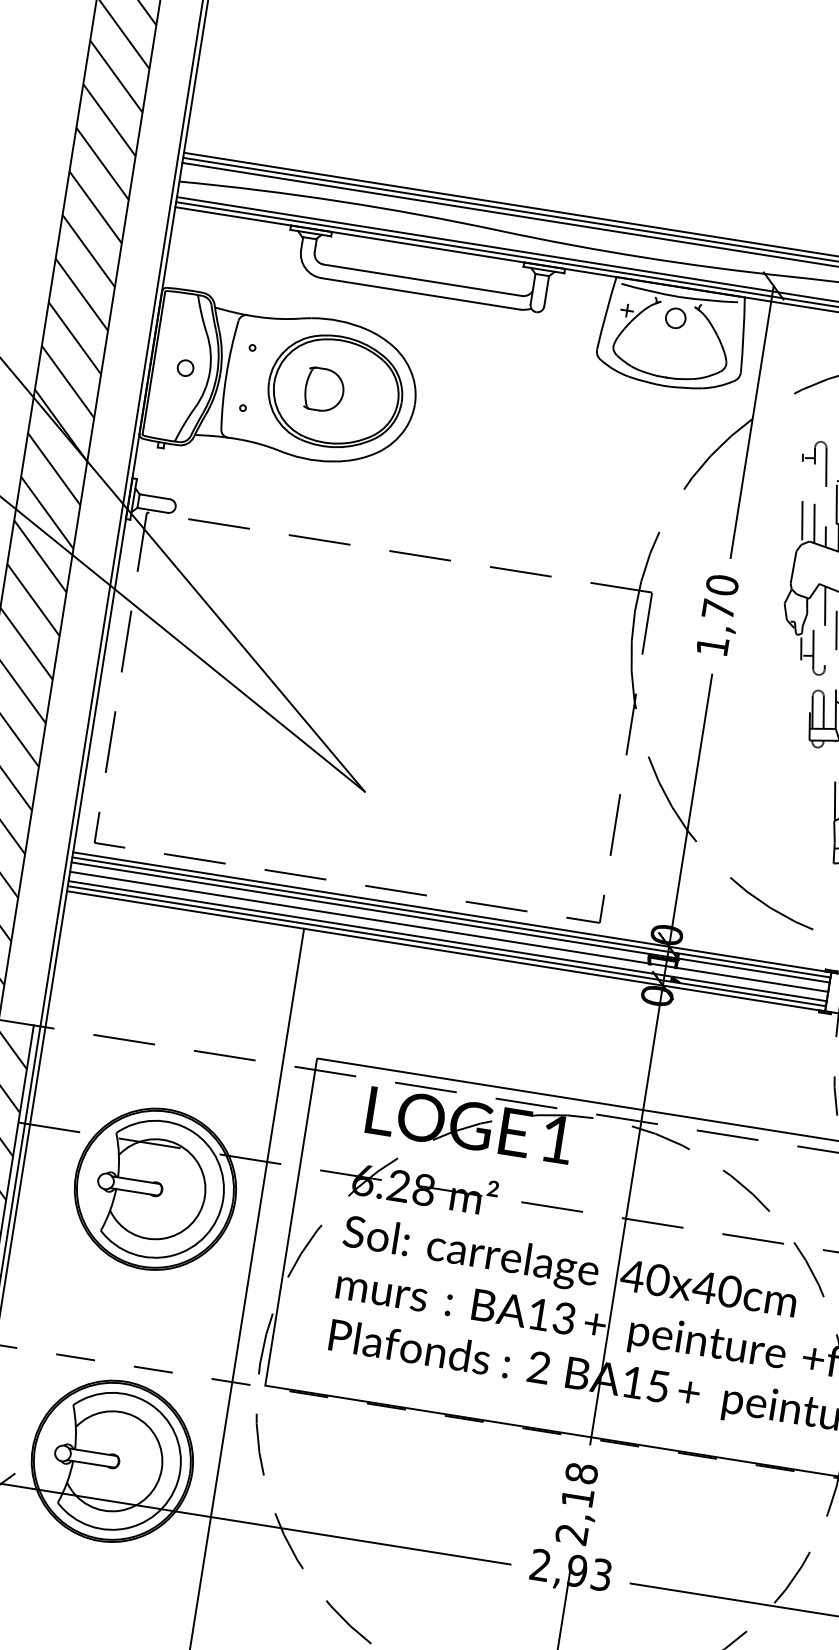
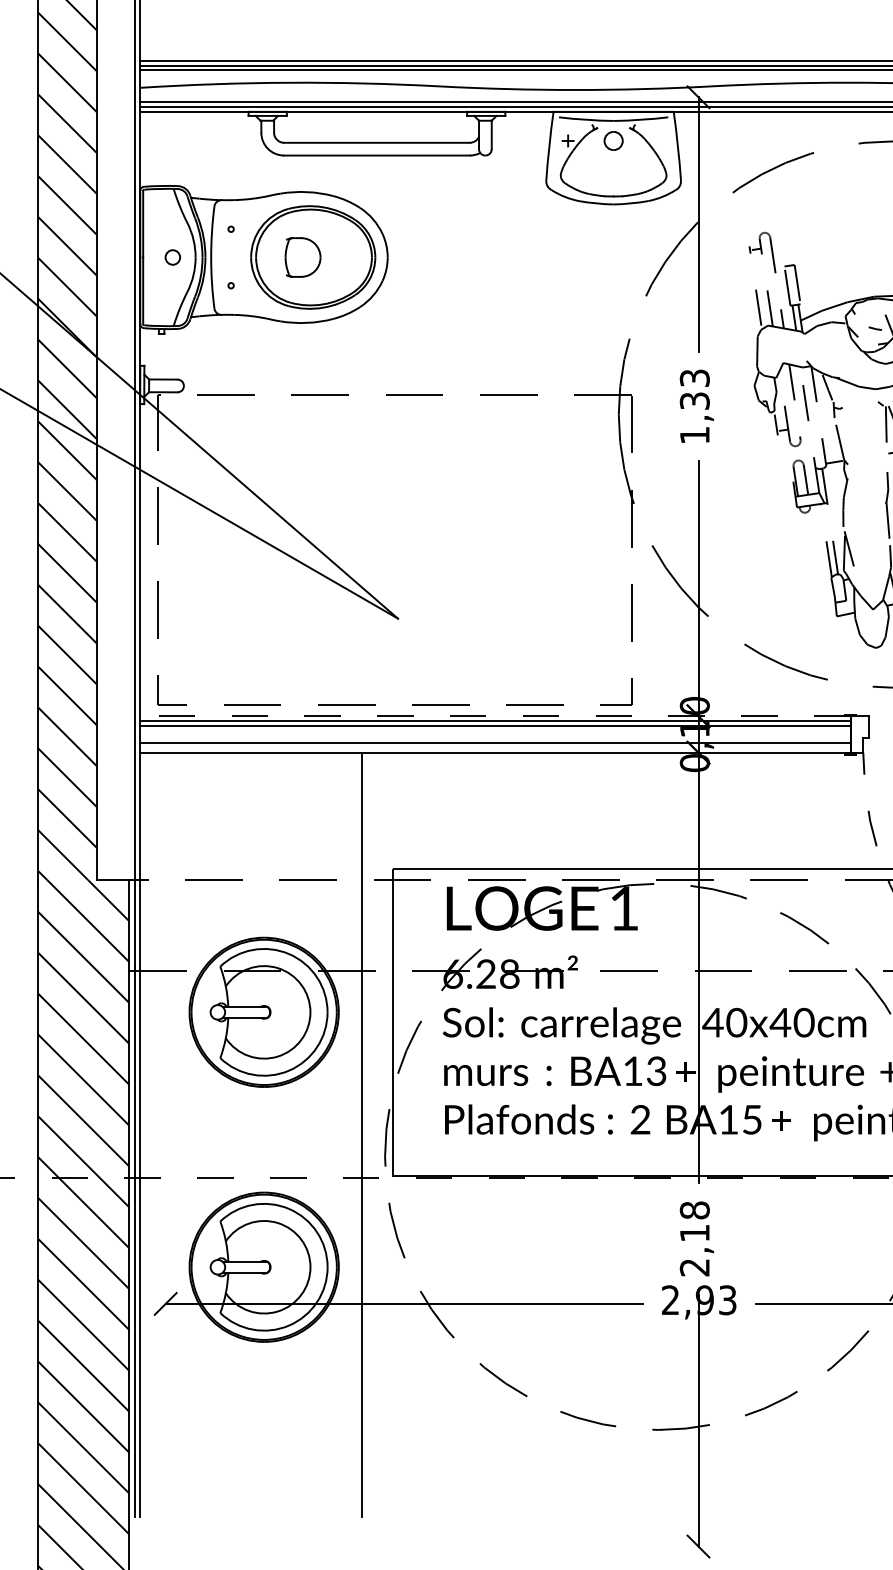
text: (720, 597) -> (694, 389), 1,70 -> 1,33
line: (451, 912) -> (494, 716), solid -> dashed
line: (449, 931) -> (495, 734), removed
line: (446, 946) -> (495, 748), removed

